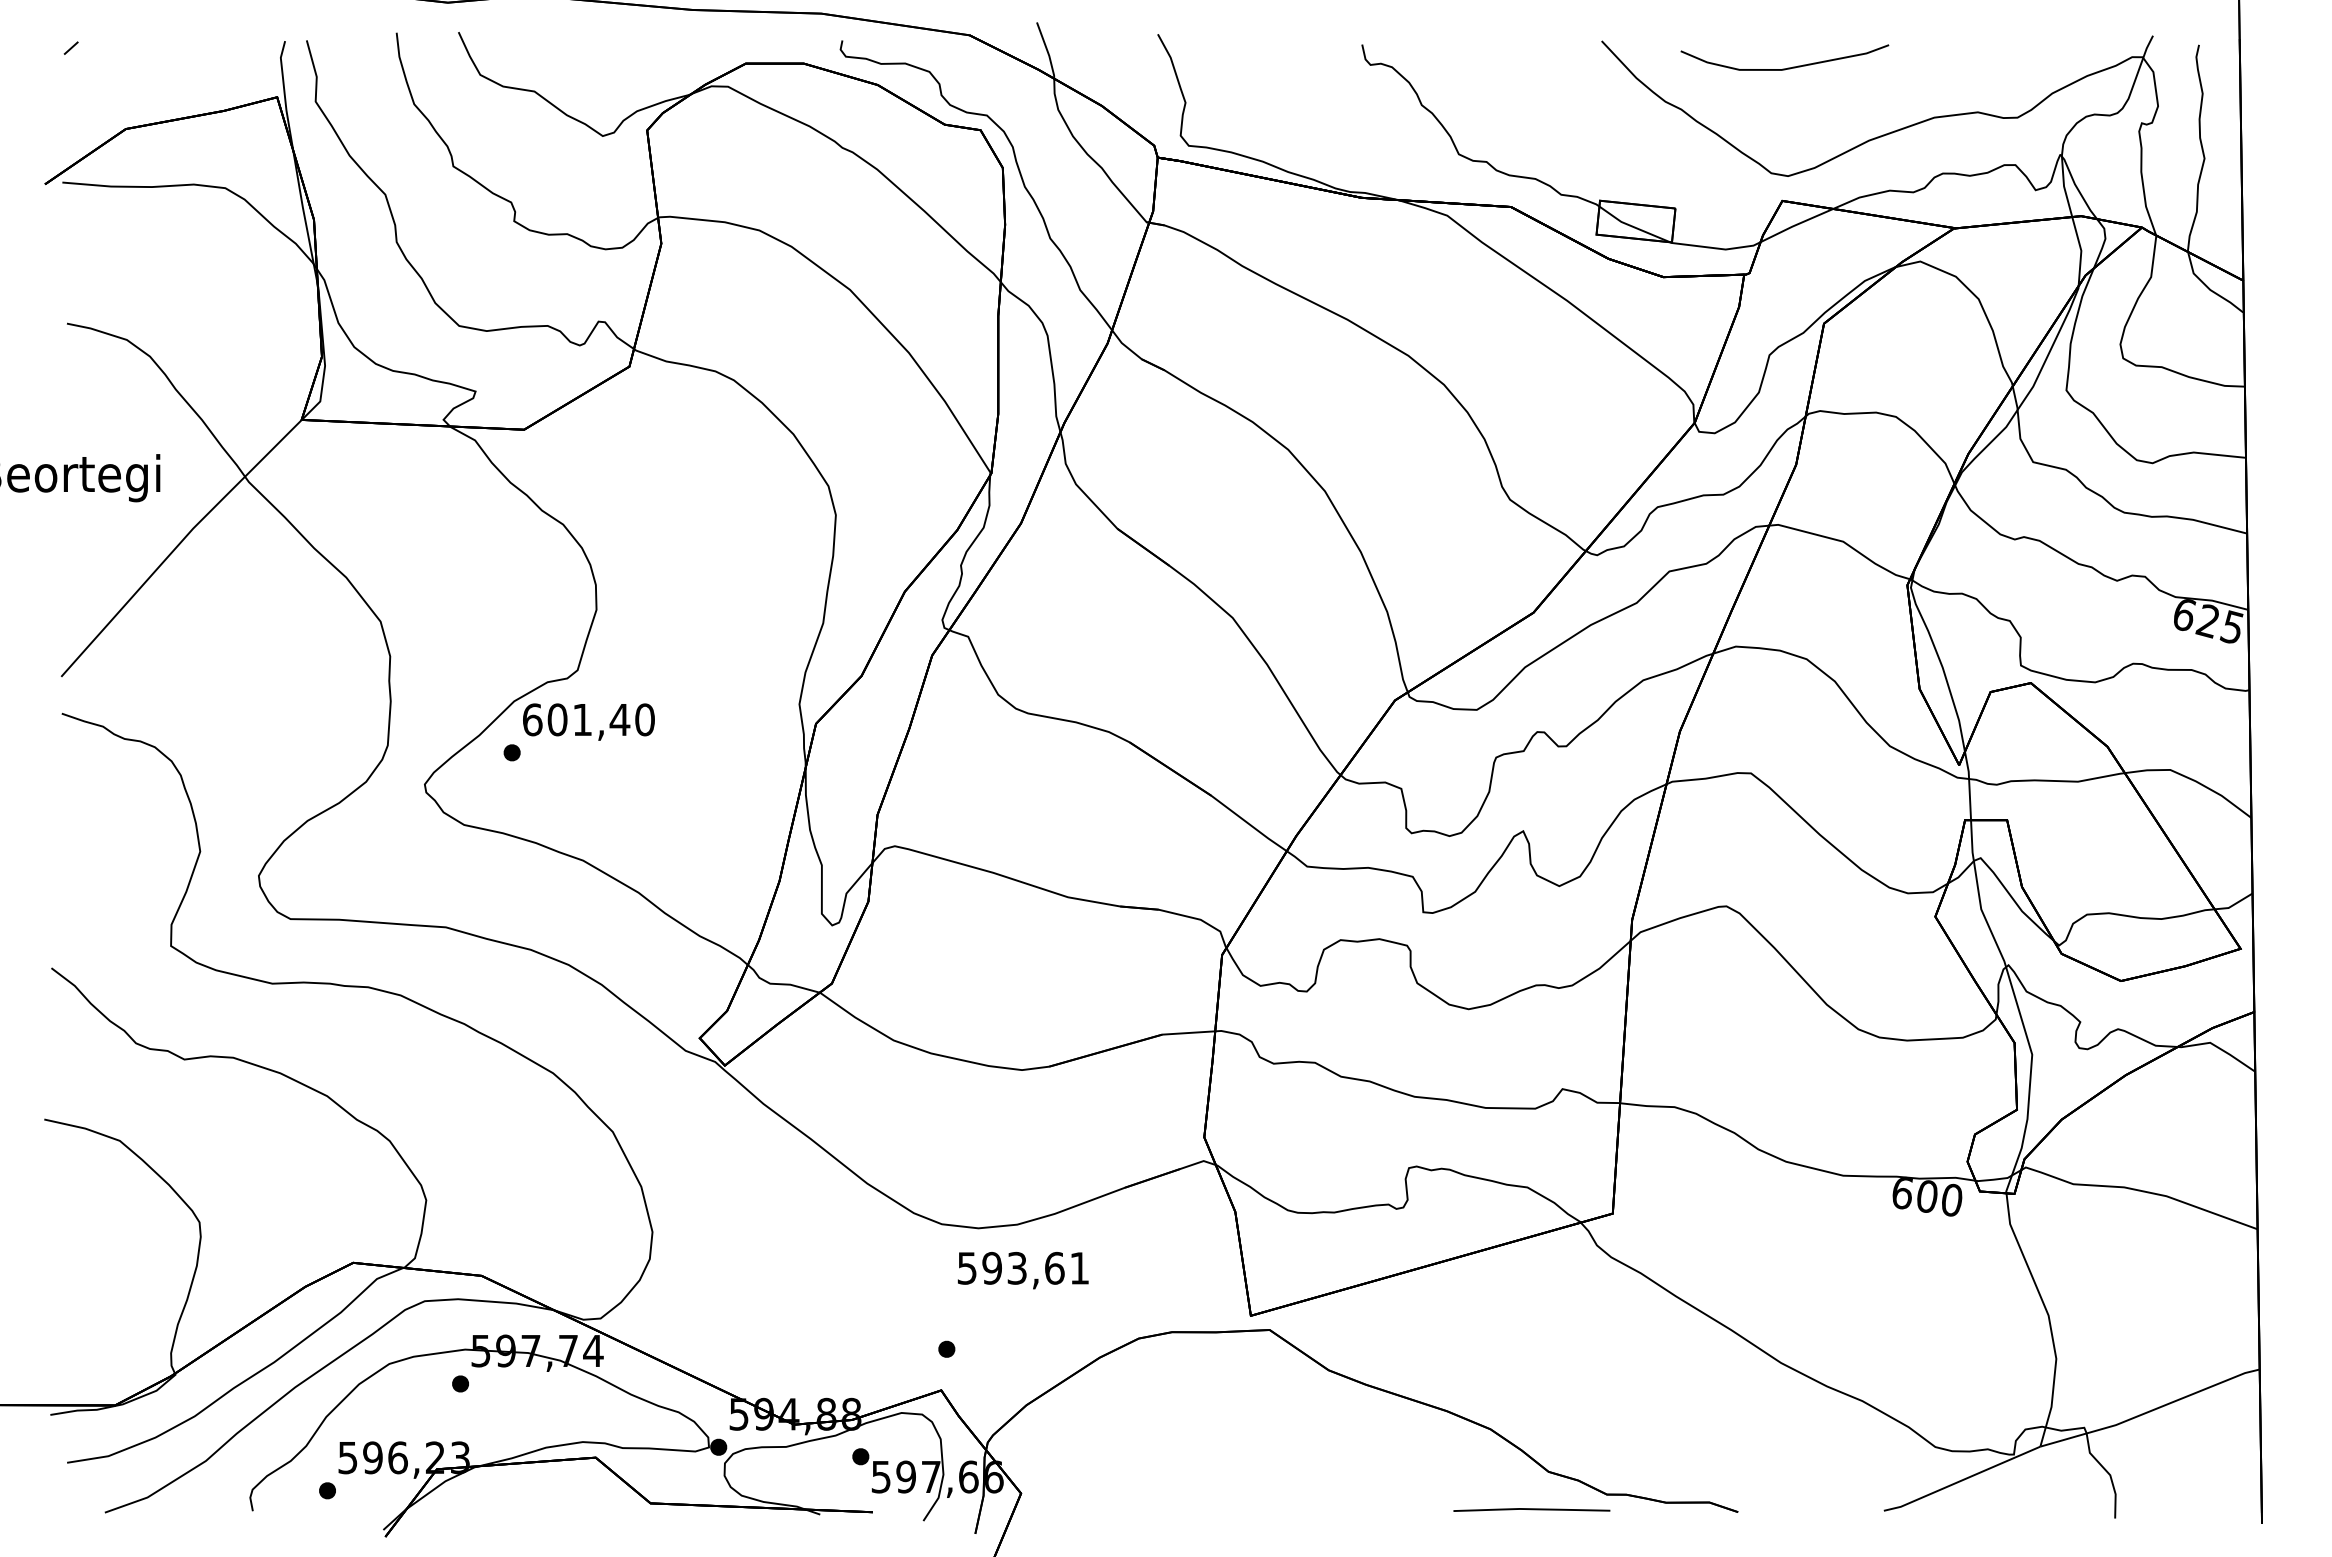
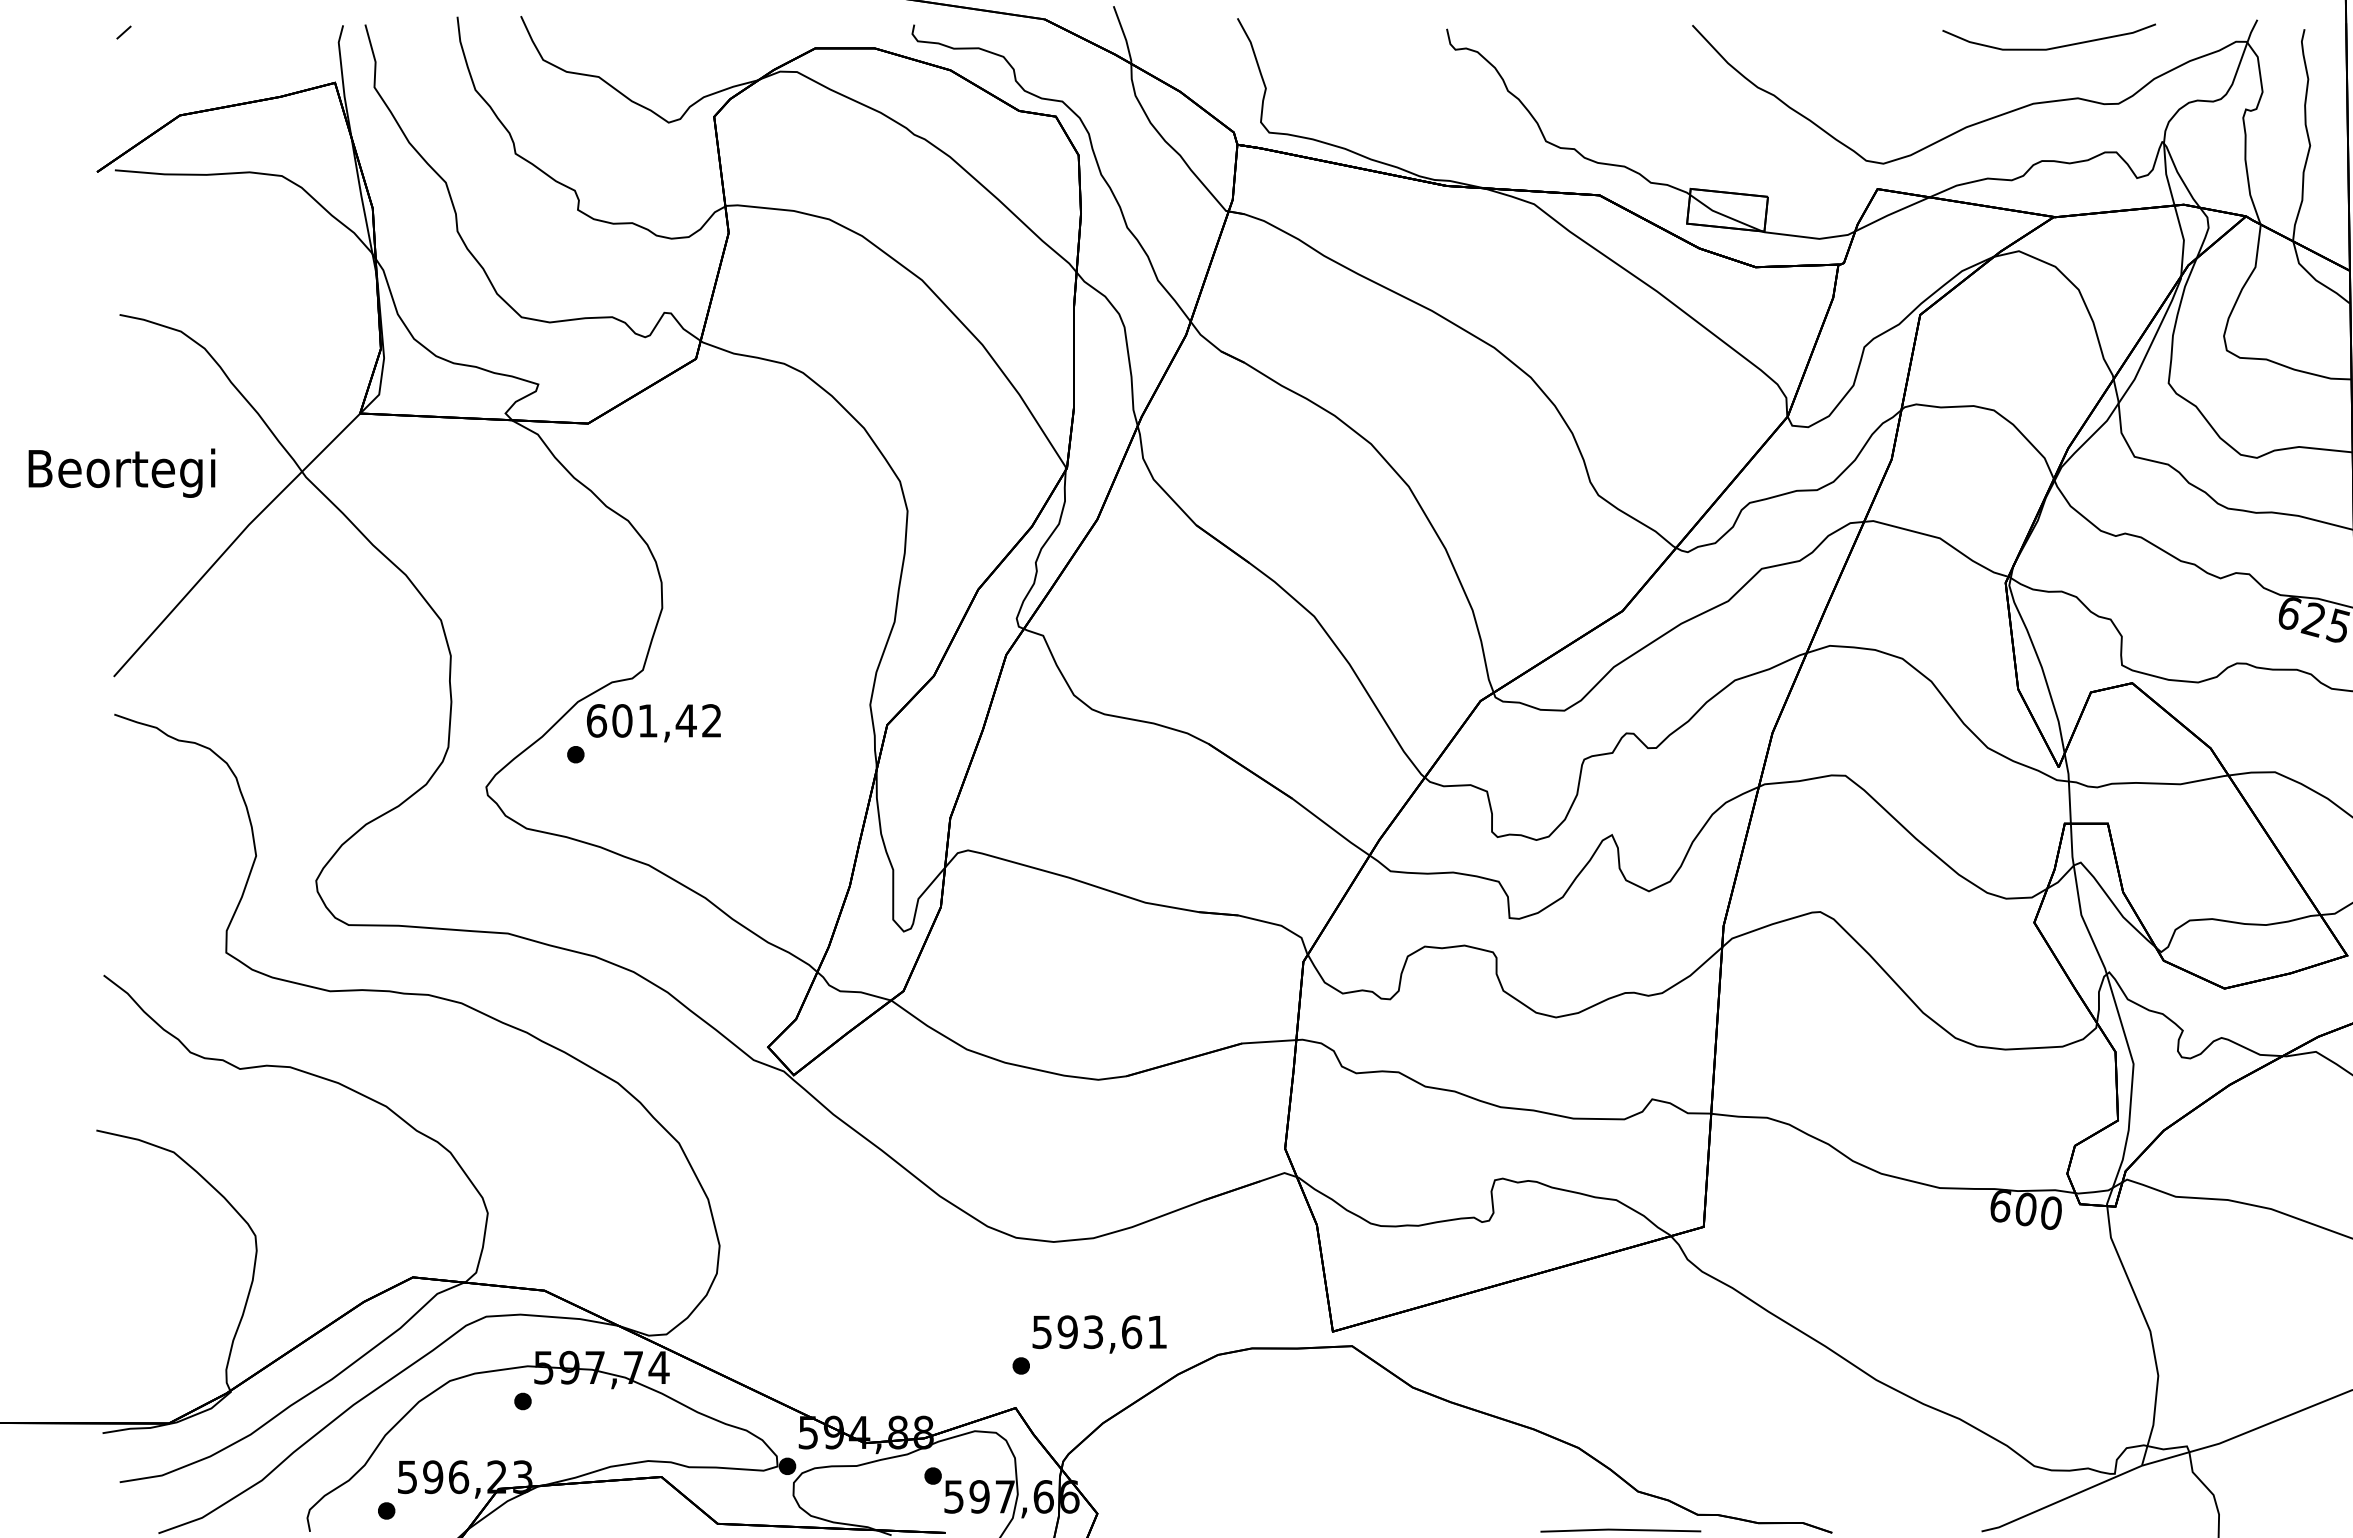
curve: (1787, 67) -> (2051, 47), moved
text: (644, 719) -> (711, 720), 601,40 -> 601,42
text: (1022, 1270) -> (1098, 1334), moved

